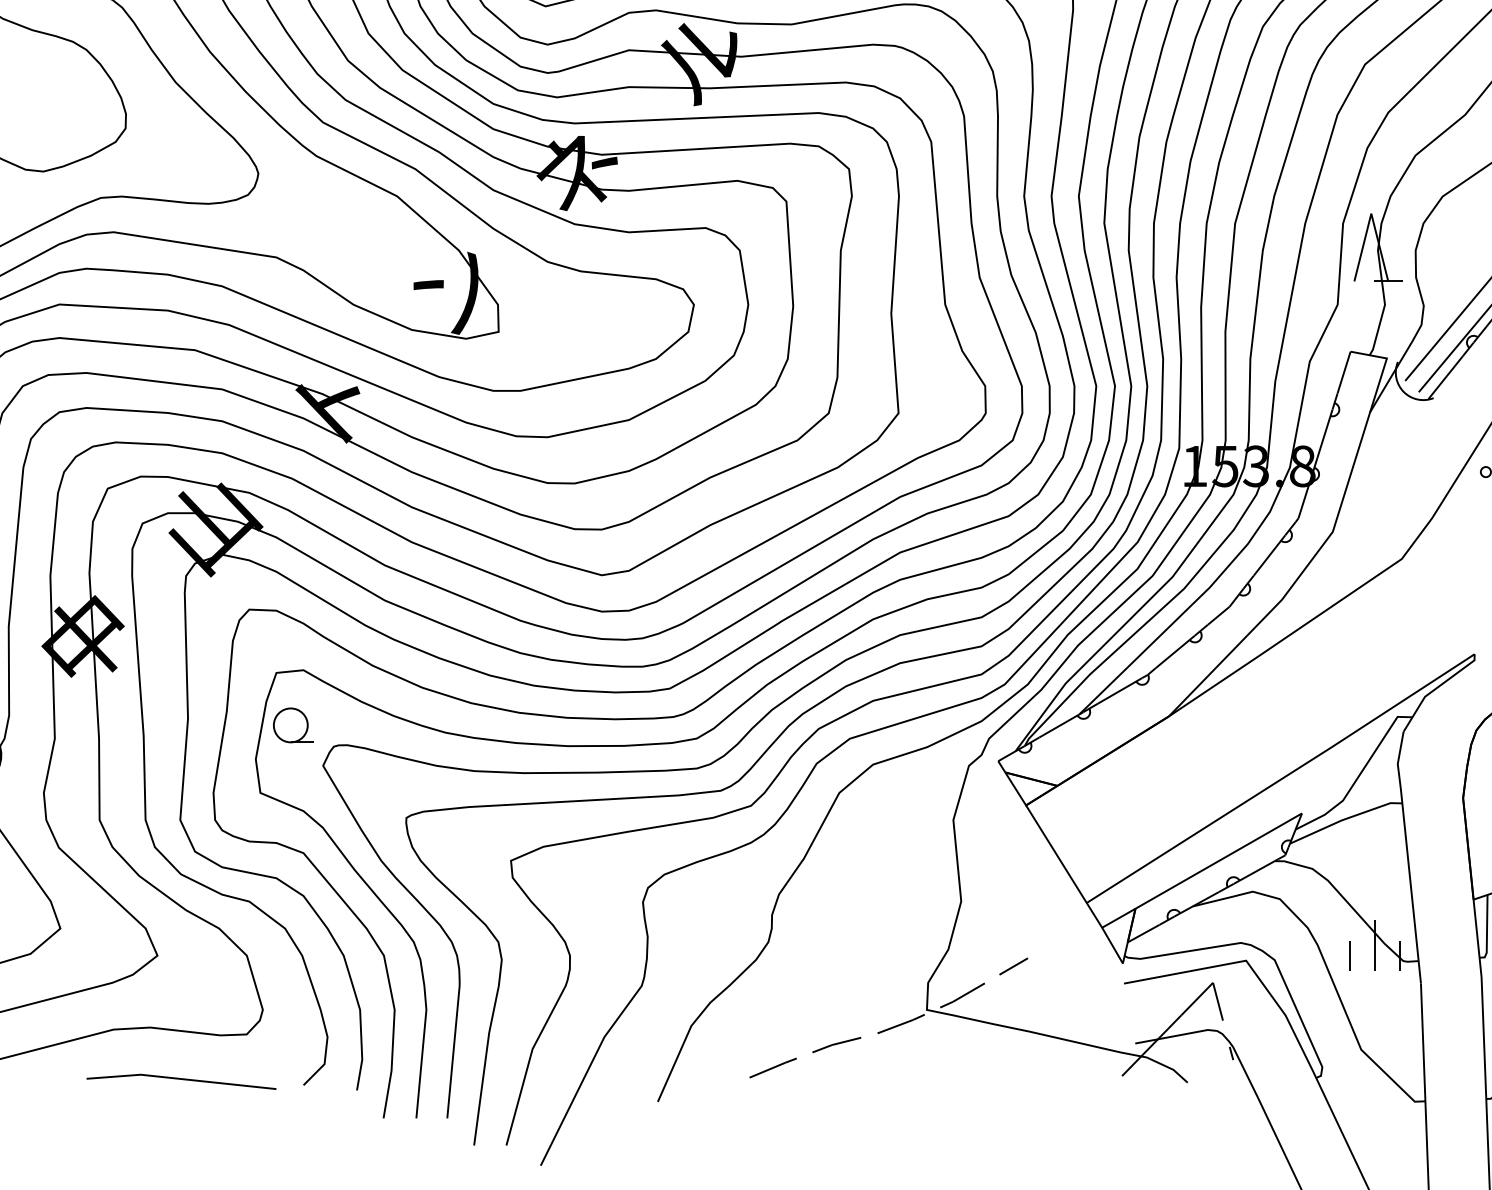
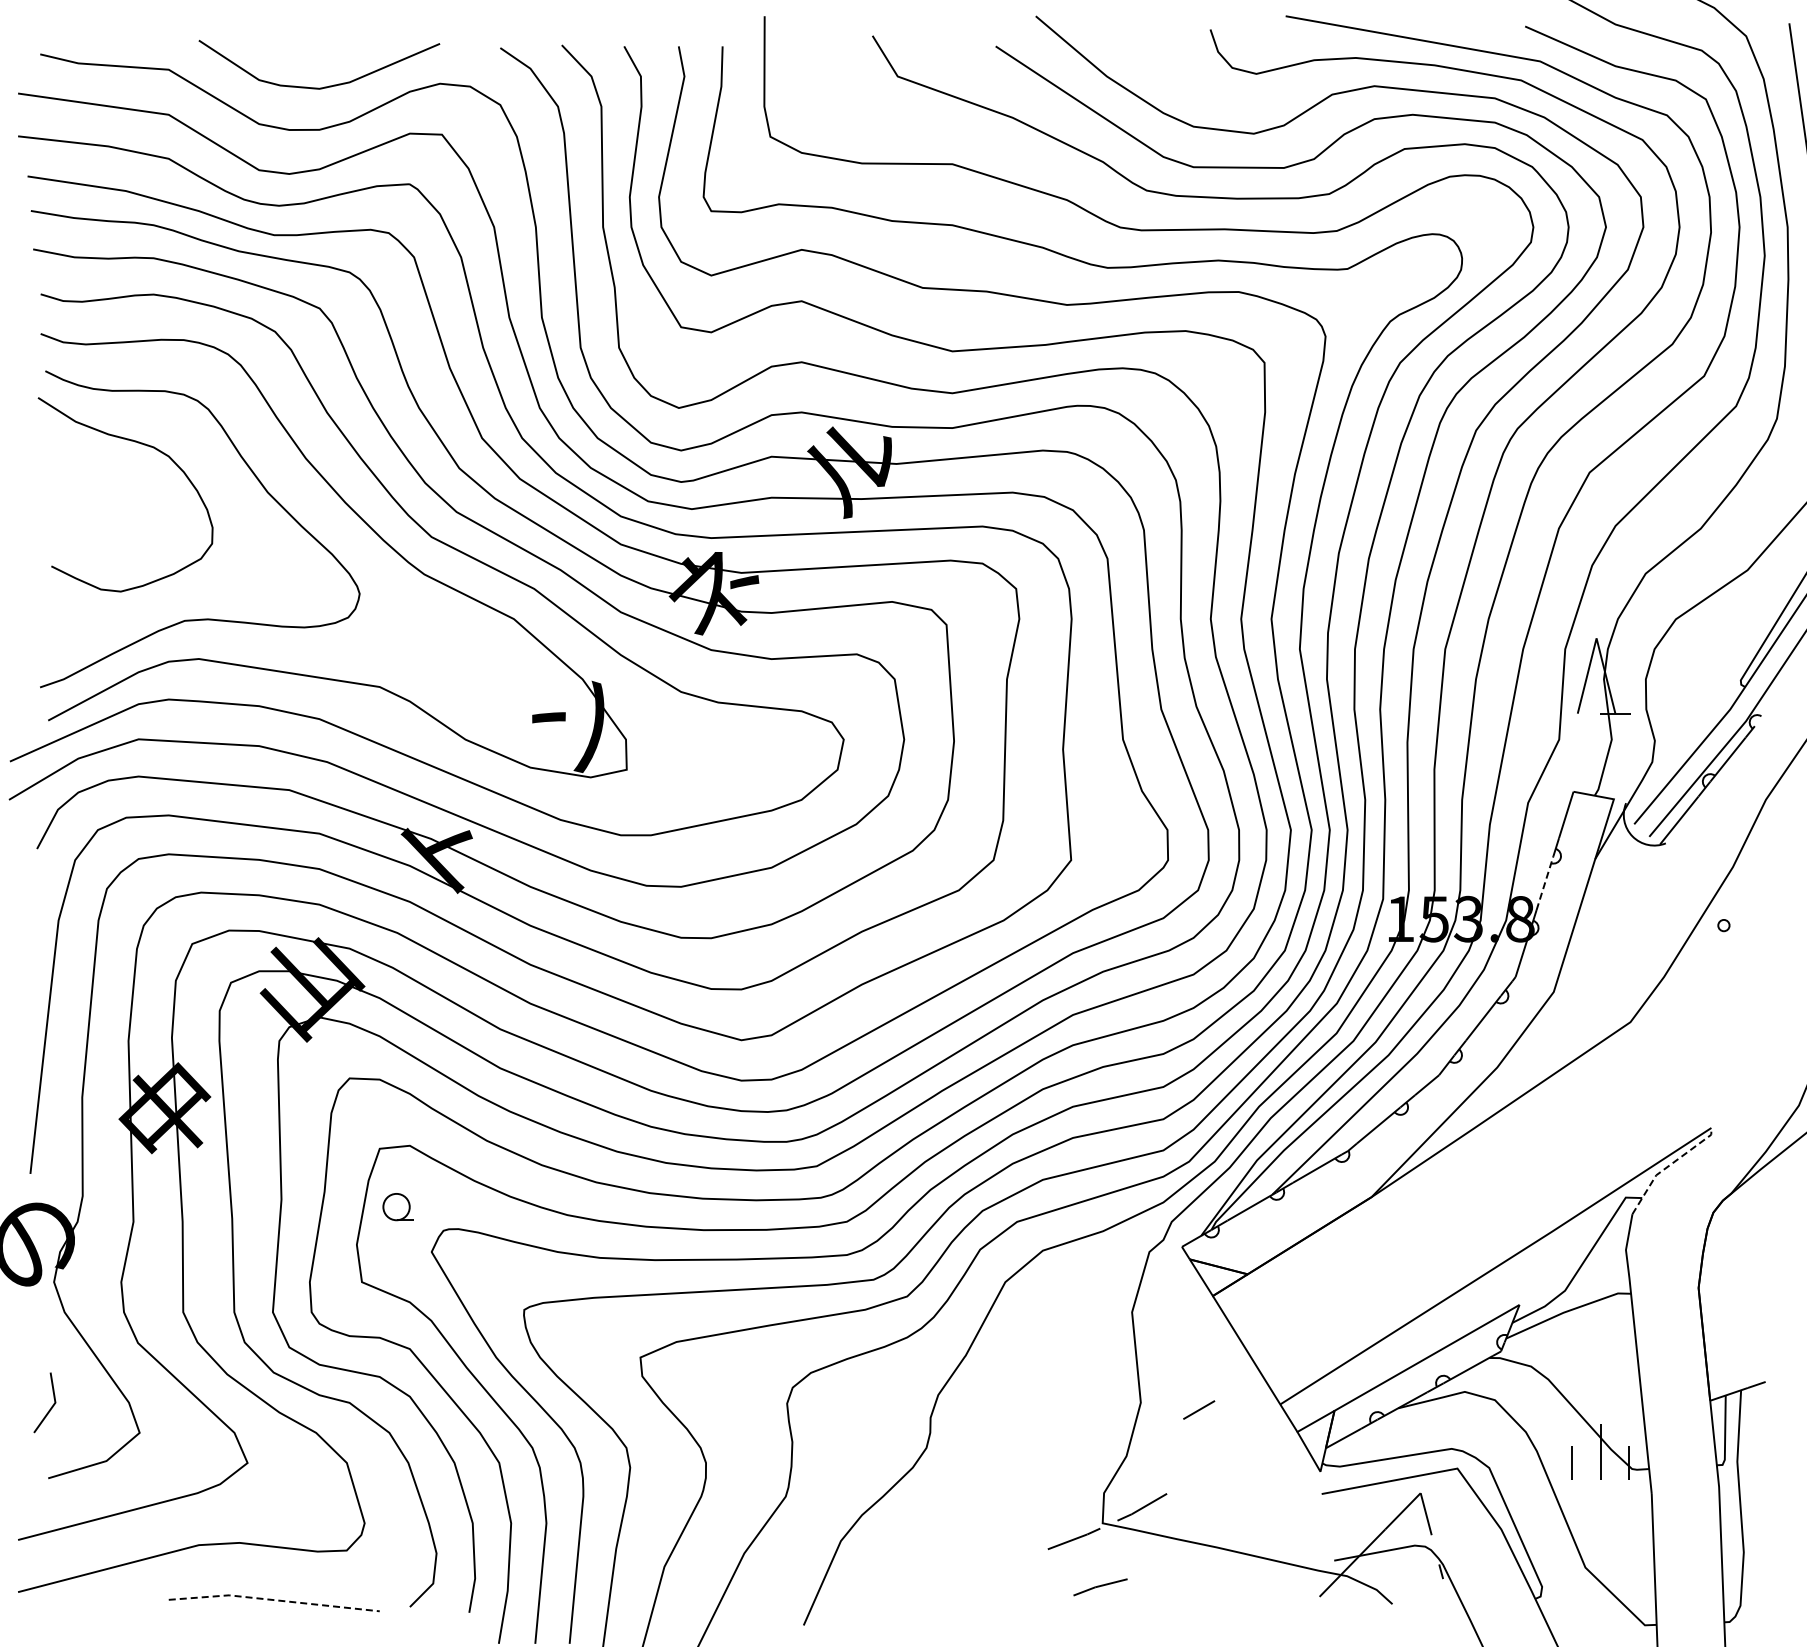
line: (1325, 433) -> (1545, 882), solid -> dashed
line: (1436, 688) -> (1668, 1166), solid -> dashed
part: (293, 724) -> (398, 1206), size x0.7
line: (1014, 966) -> (1199, 1409), moved
part: (836, 1045) -> (1100, 1587), moved
line: (772, 1067) -> (931, 1587), removed
line: (180, 1079) -> (273, 1600), solid -> dashed

